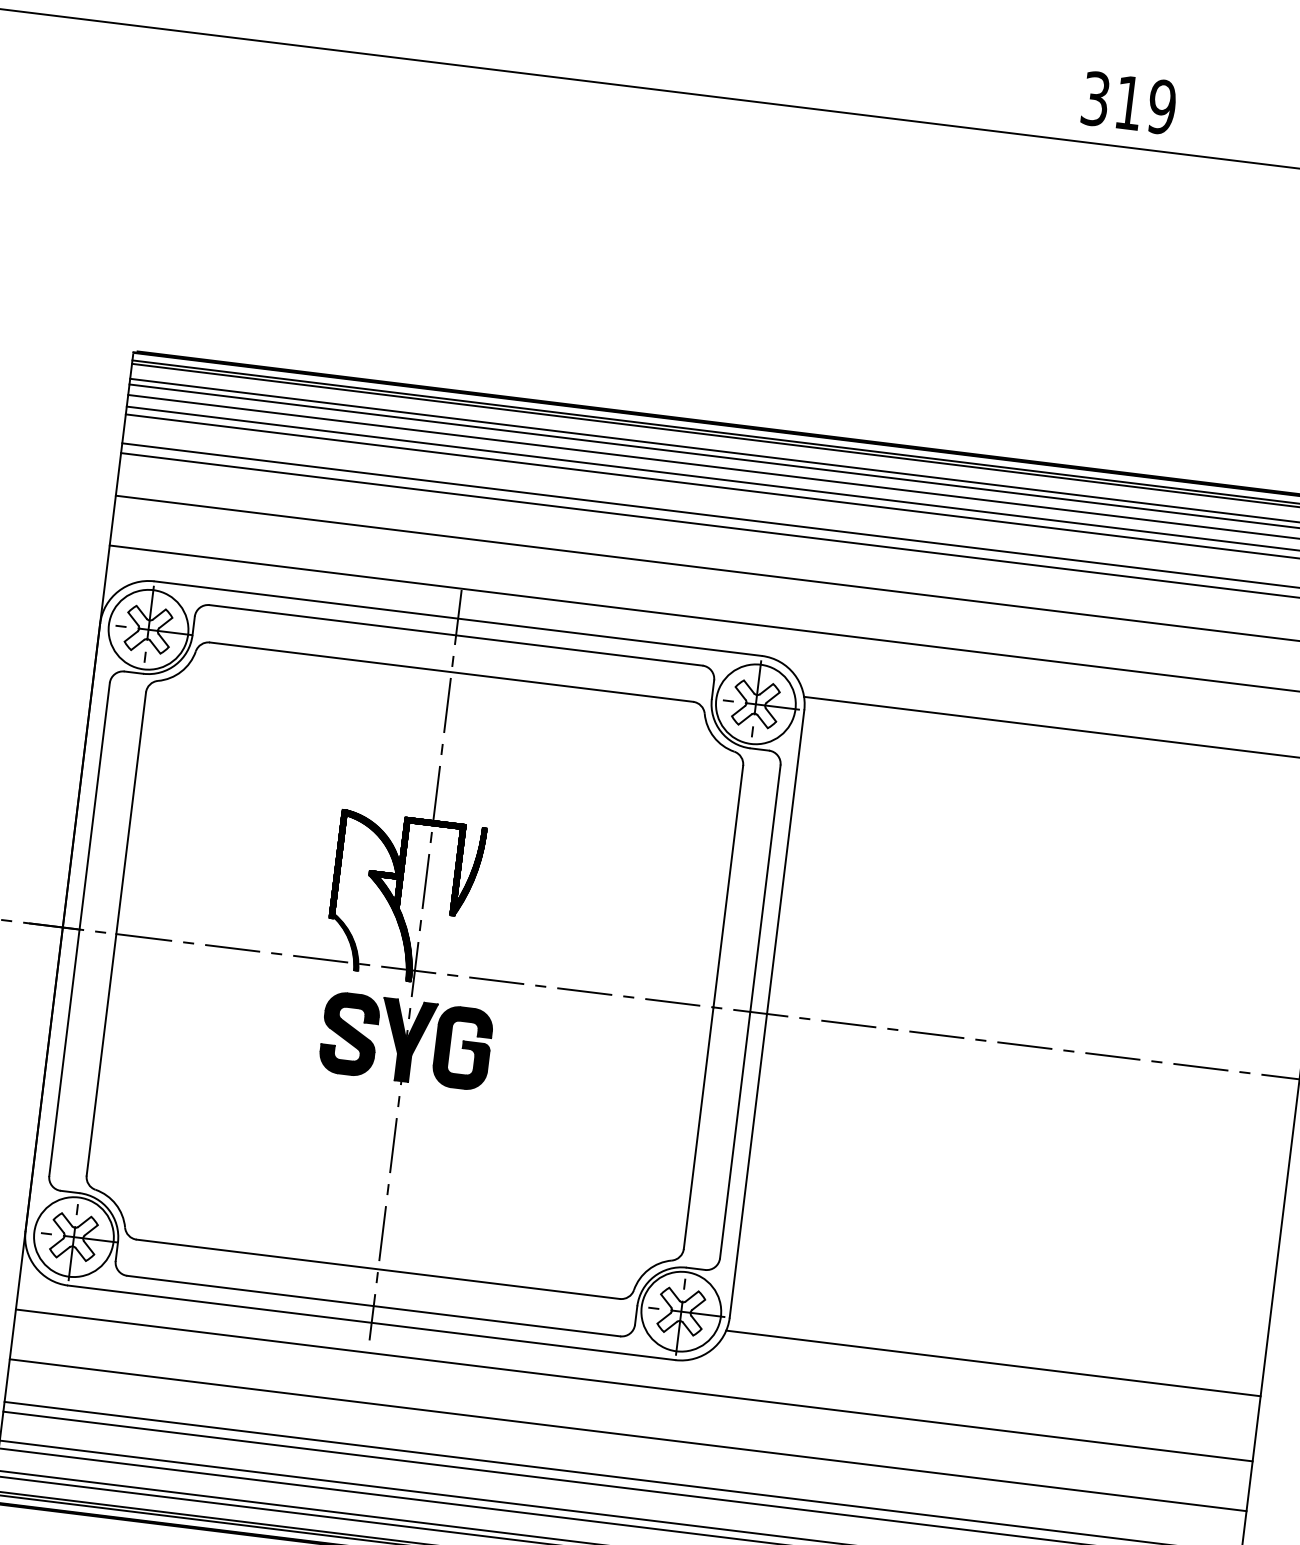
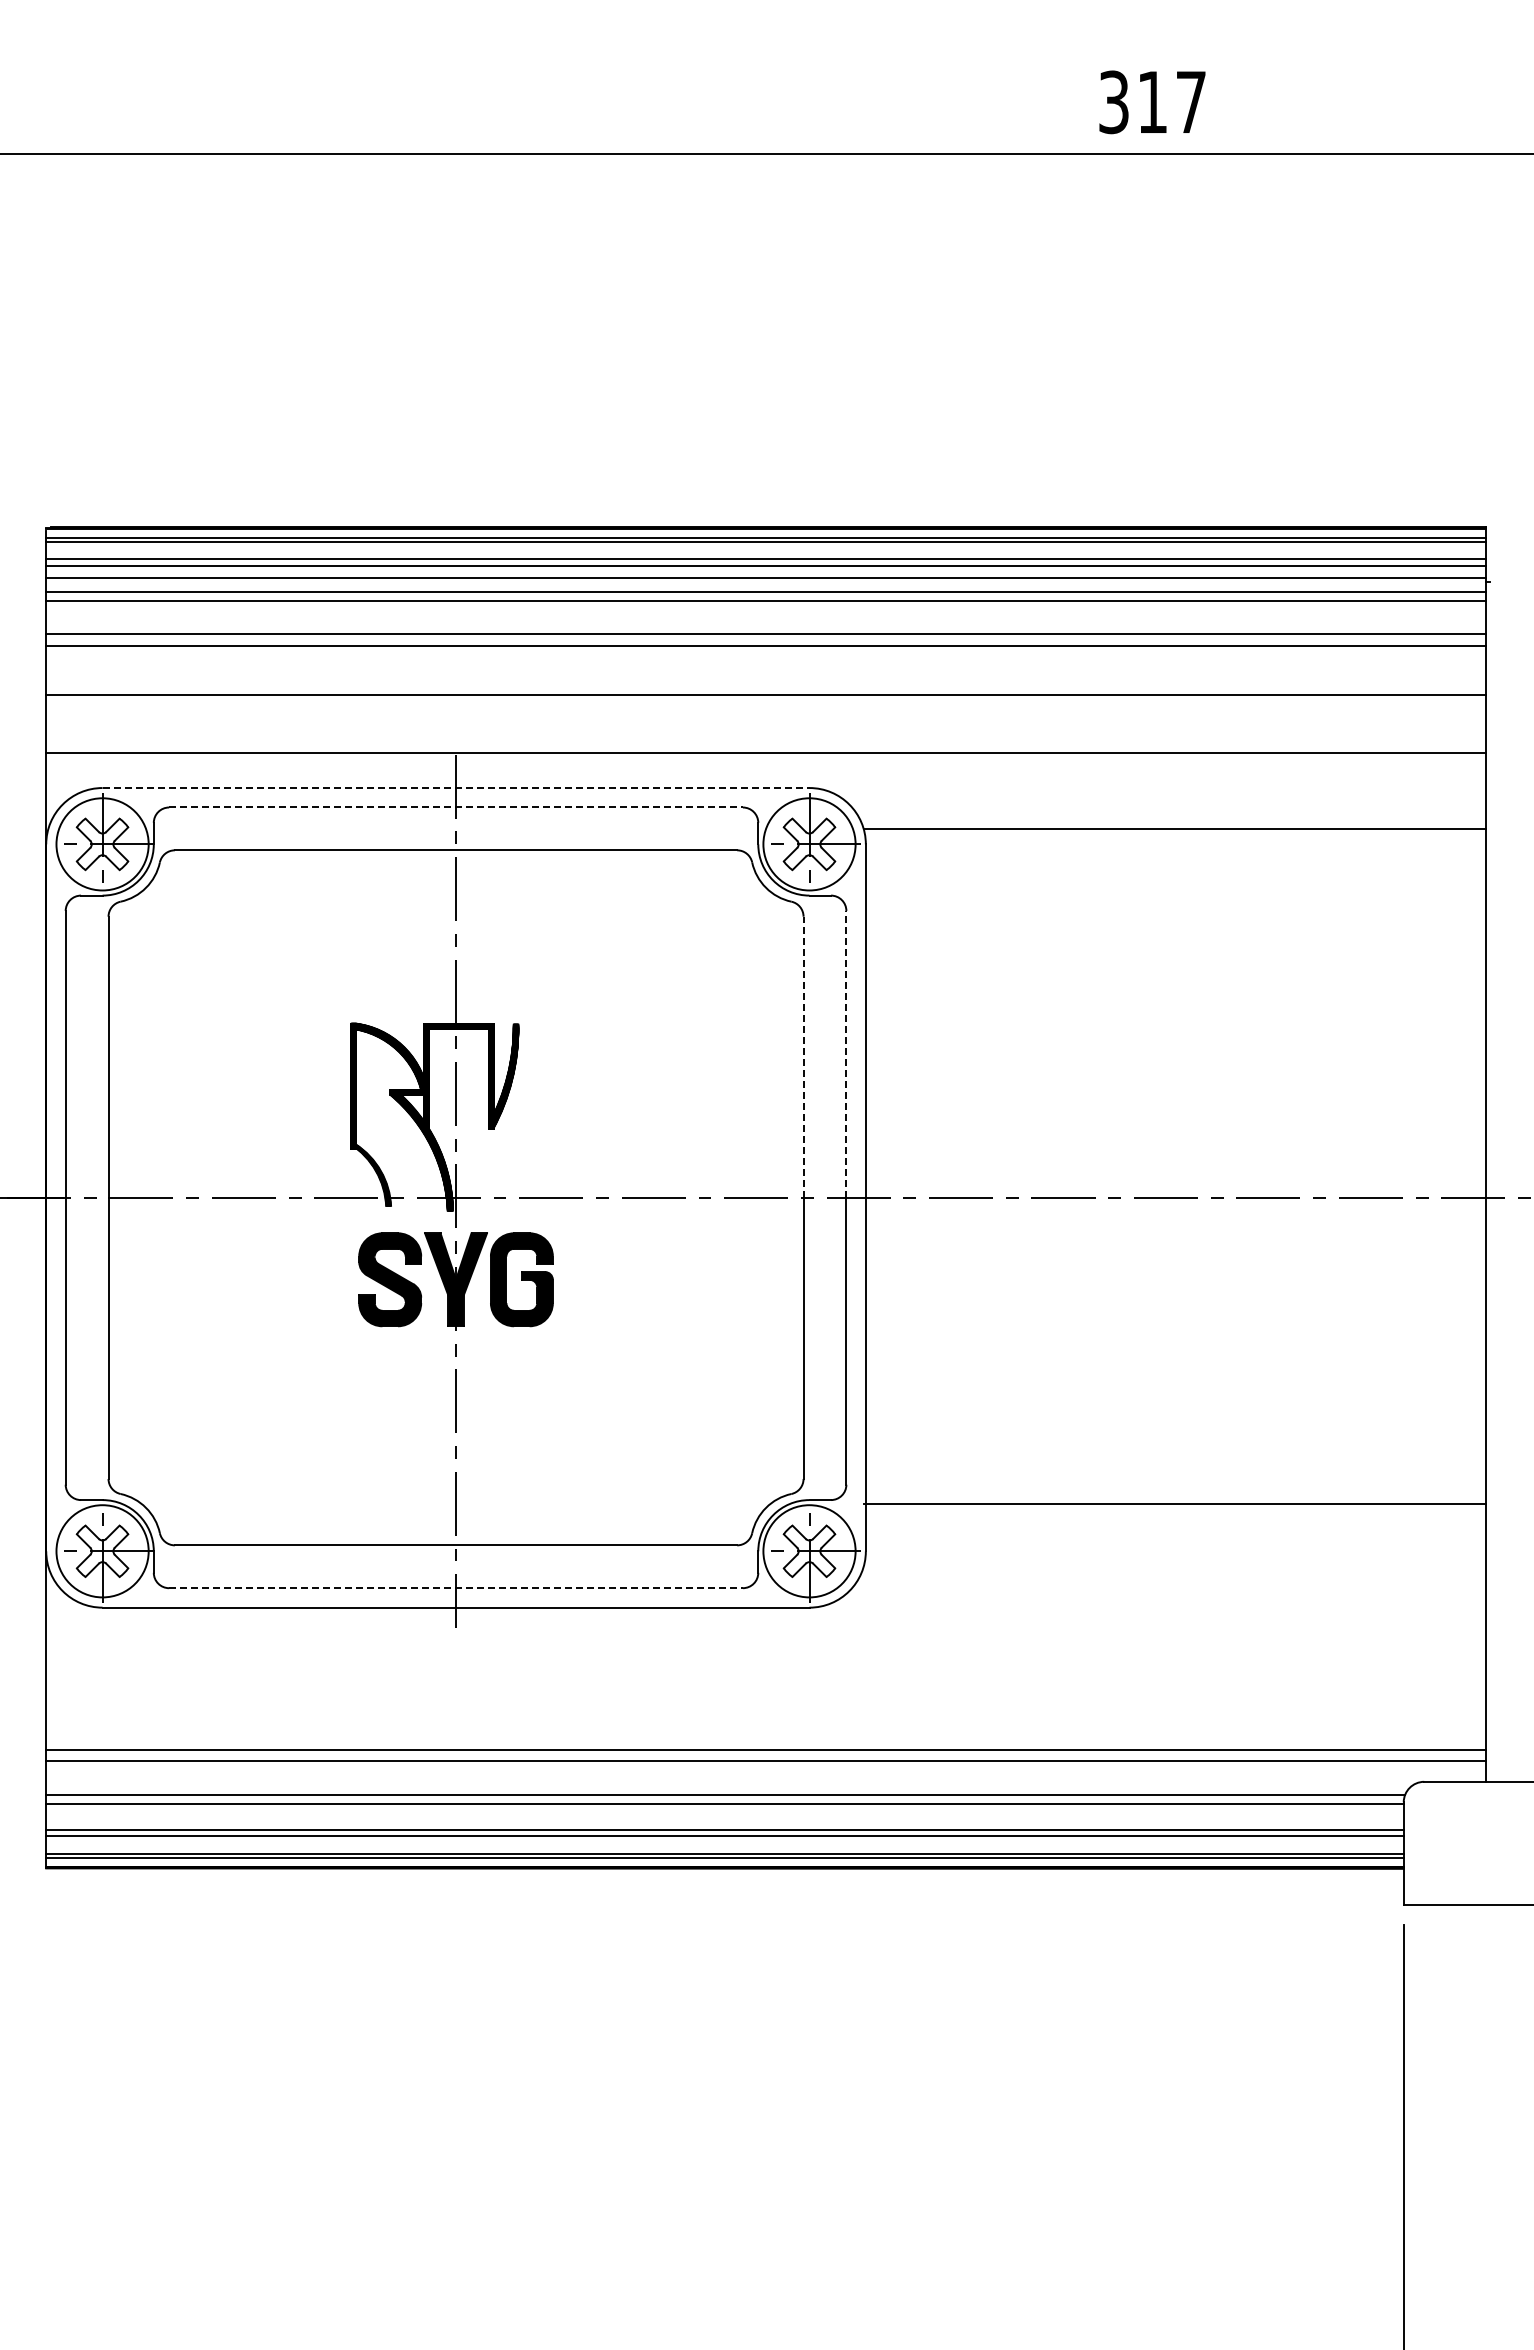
text: (1161, 107) -> (1190, 102), 319 -> 317
line: (458, 619) -> (456, 788), solid -> dashed
line: (456, 635) -> (456, 807), solid -> dashed
line: (728, 886) -> (803, 1057), solid -> dashed
line: (765, 887) -> (846, 1053), solid -> dashed
line: (374, 1306) -> (456, 1588), solid -> dashed
line: (993, 1363) -> (1174, 1503), moved
line: (633, 1385) -> (765, 1642), removed
line: (627, 1435) -> (765, 1700), removed

